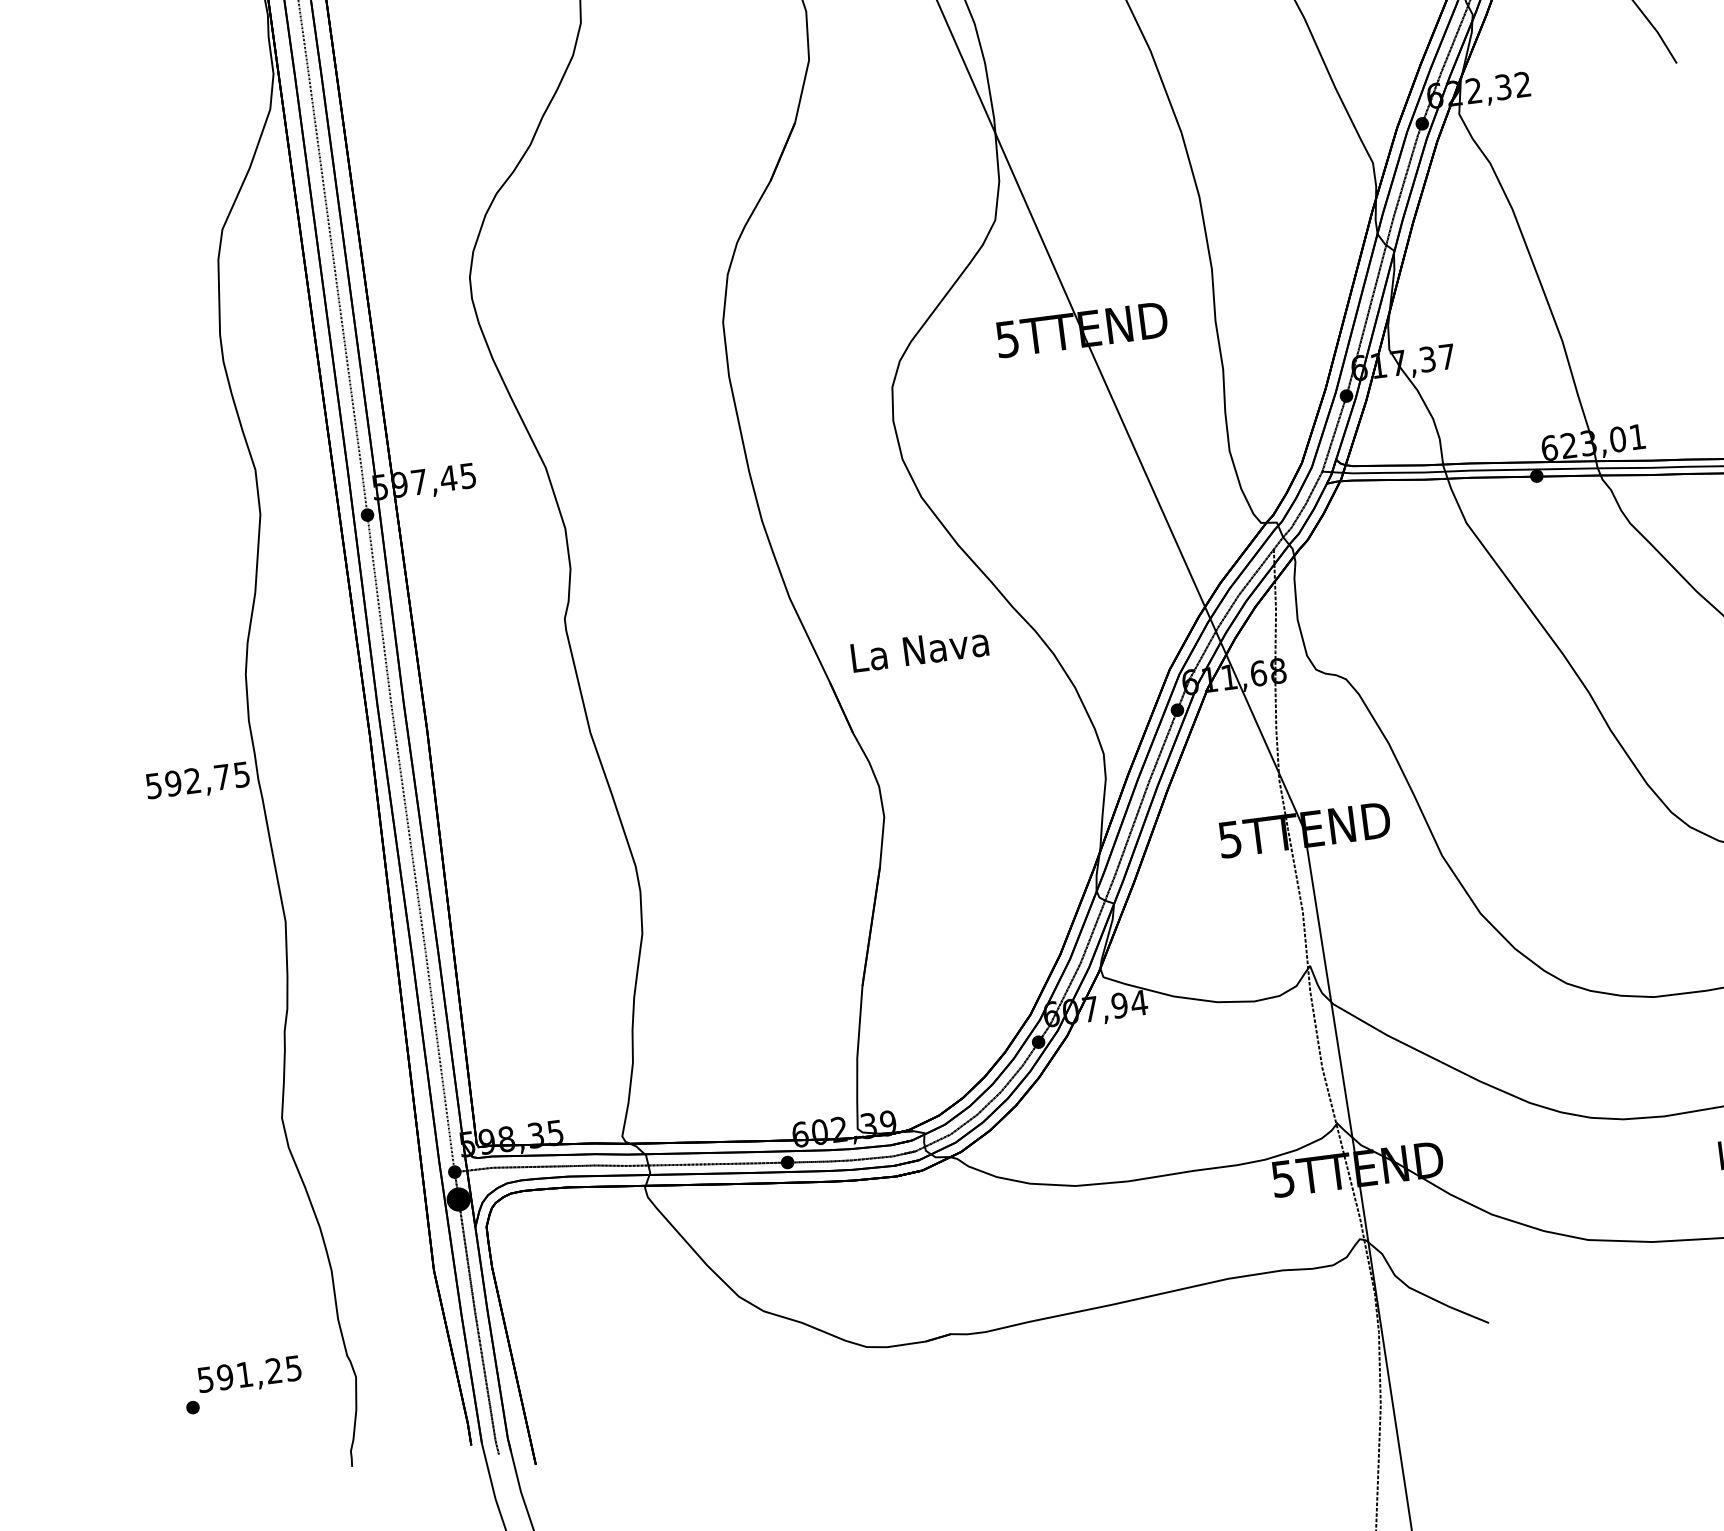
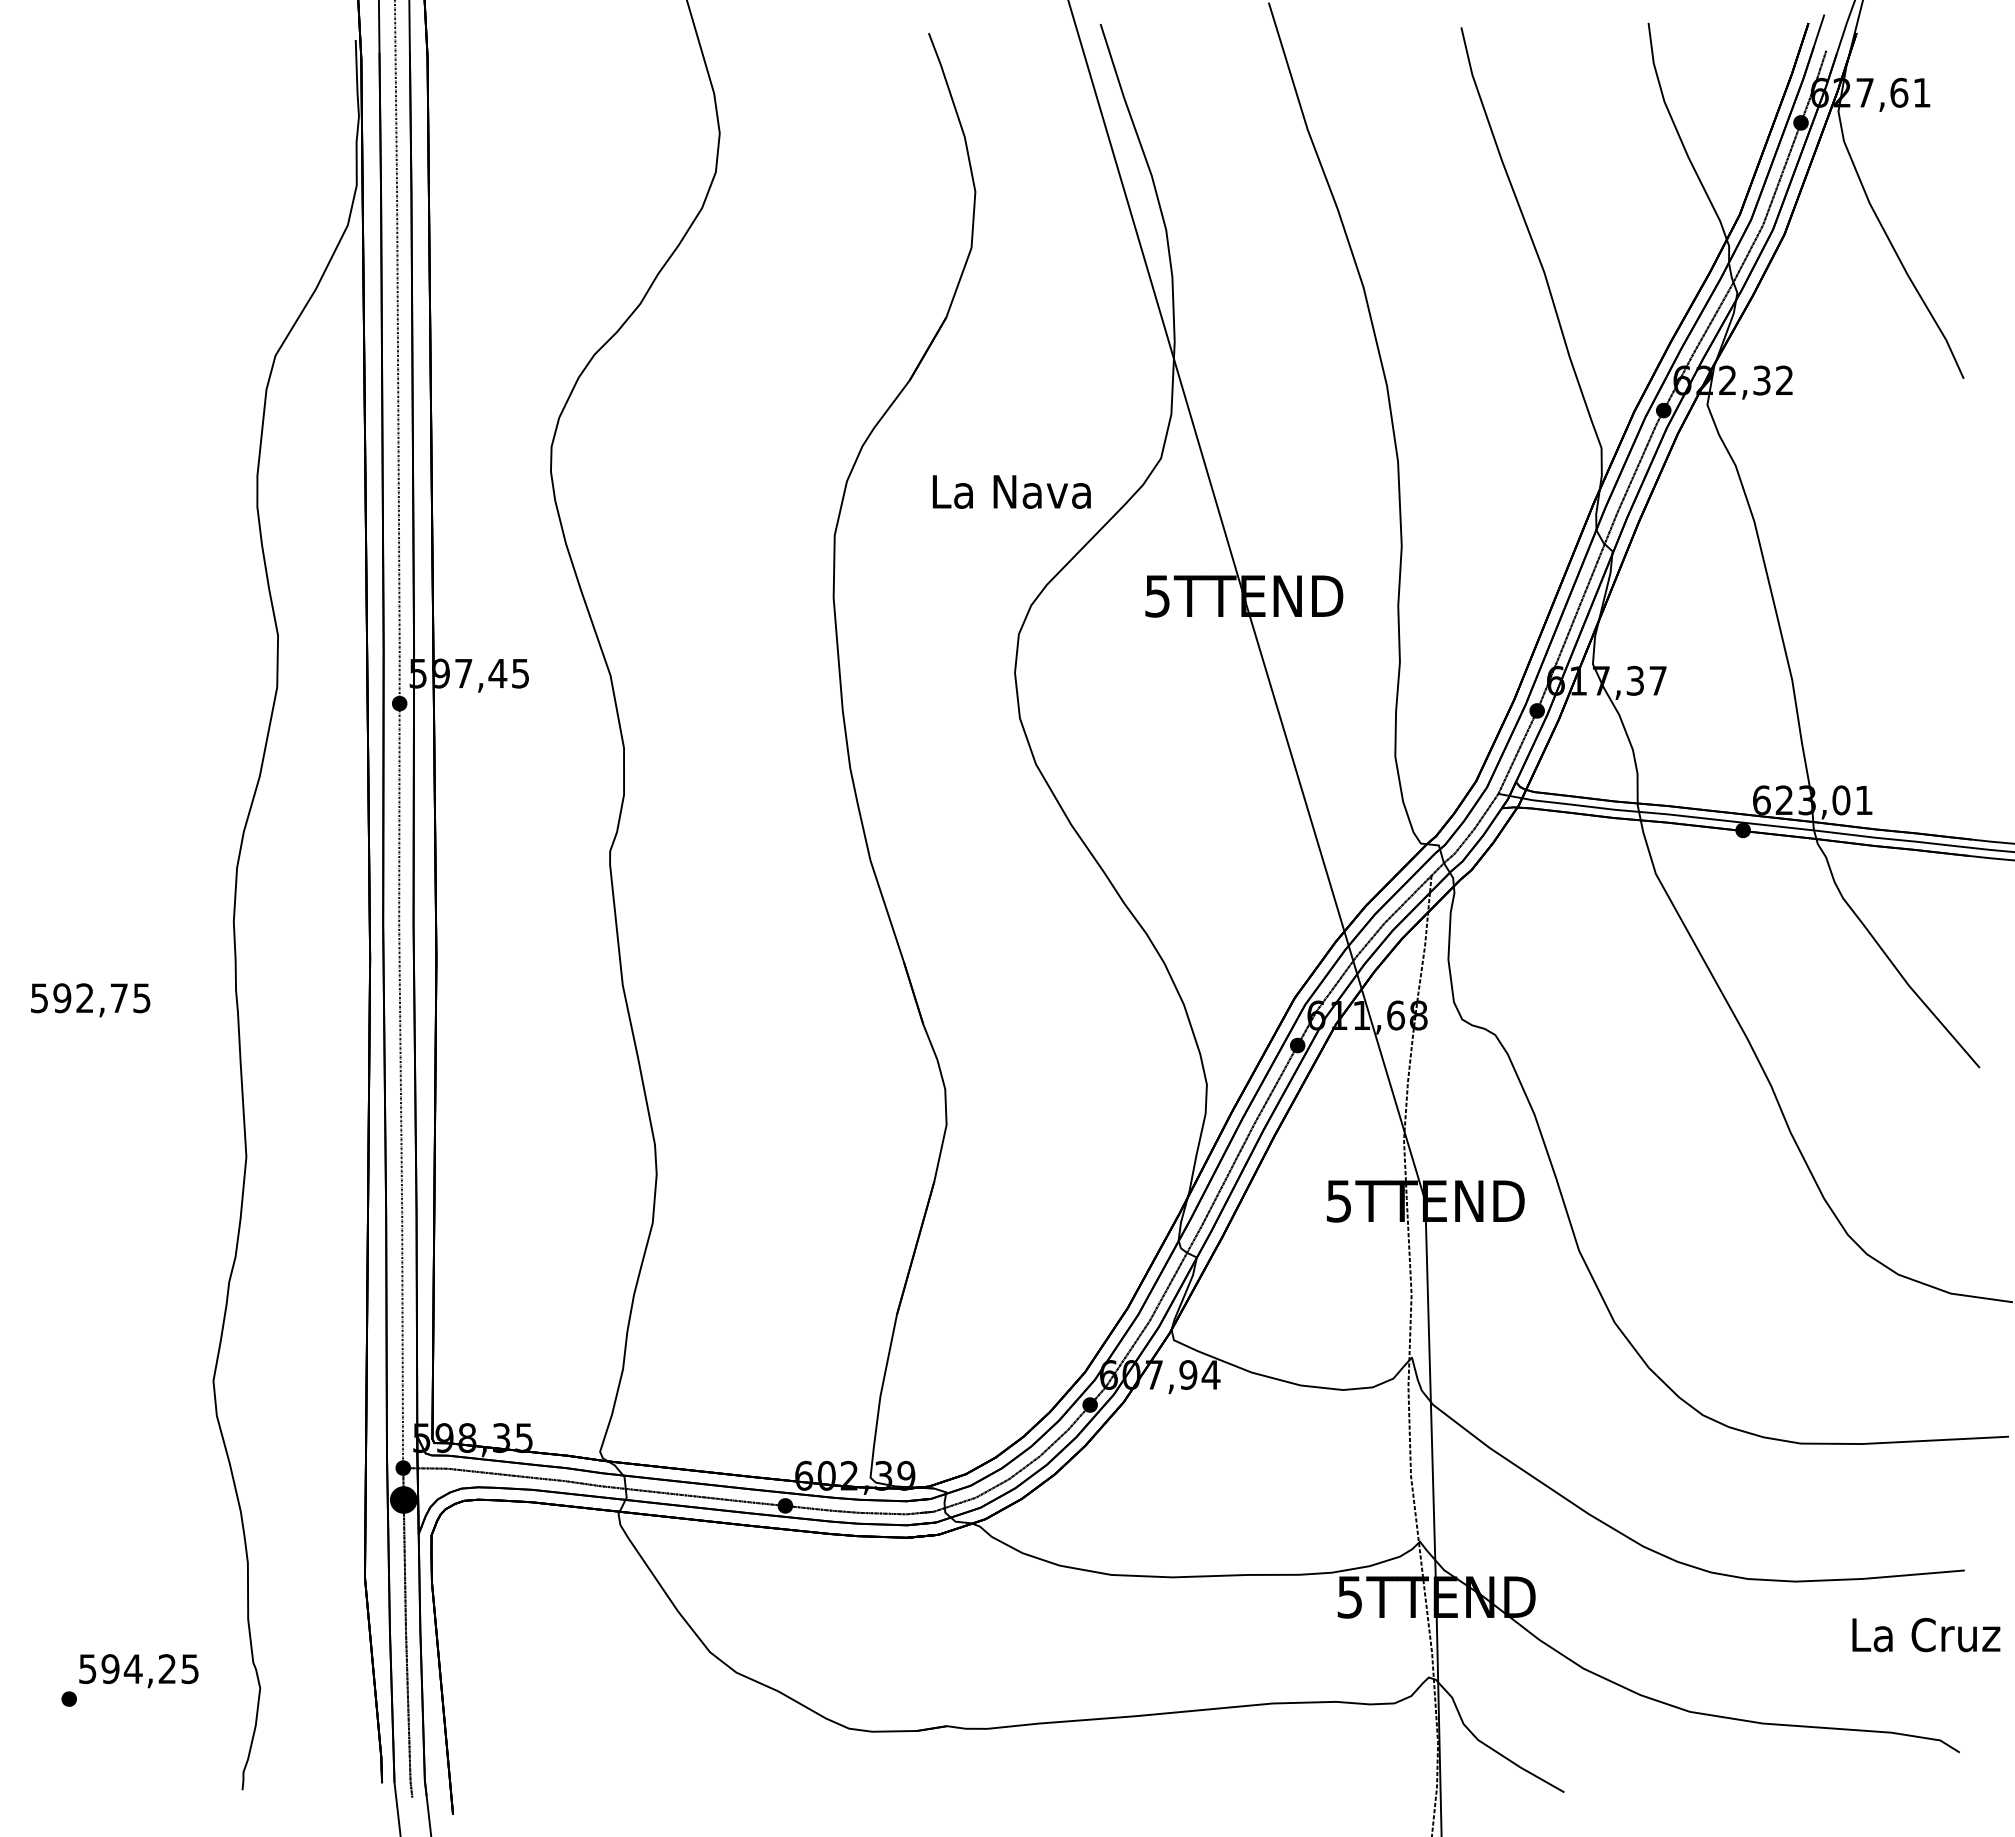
text: (919, 649) -> (1011, 491), moved
text: (197, 782) -> (90, 1000), moved
text: (244, 1374) -> (132, 1668), 591,25 -> 594,25

